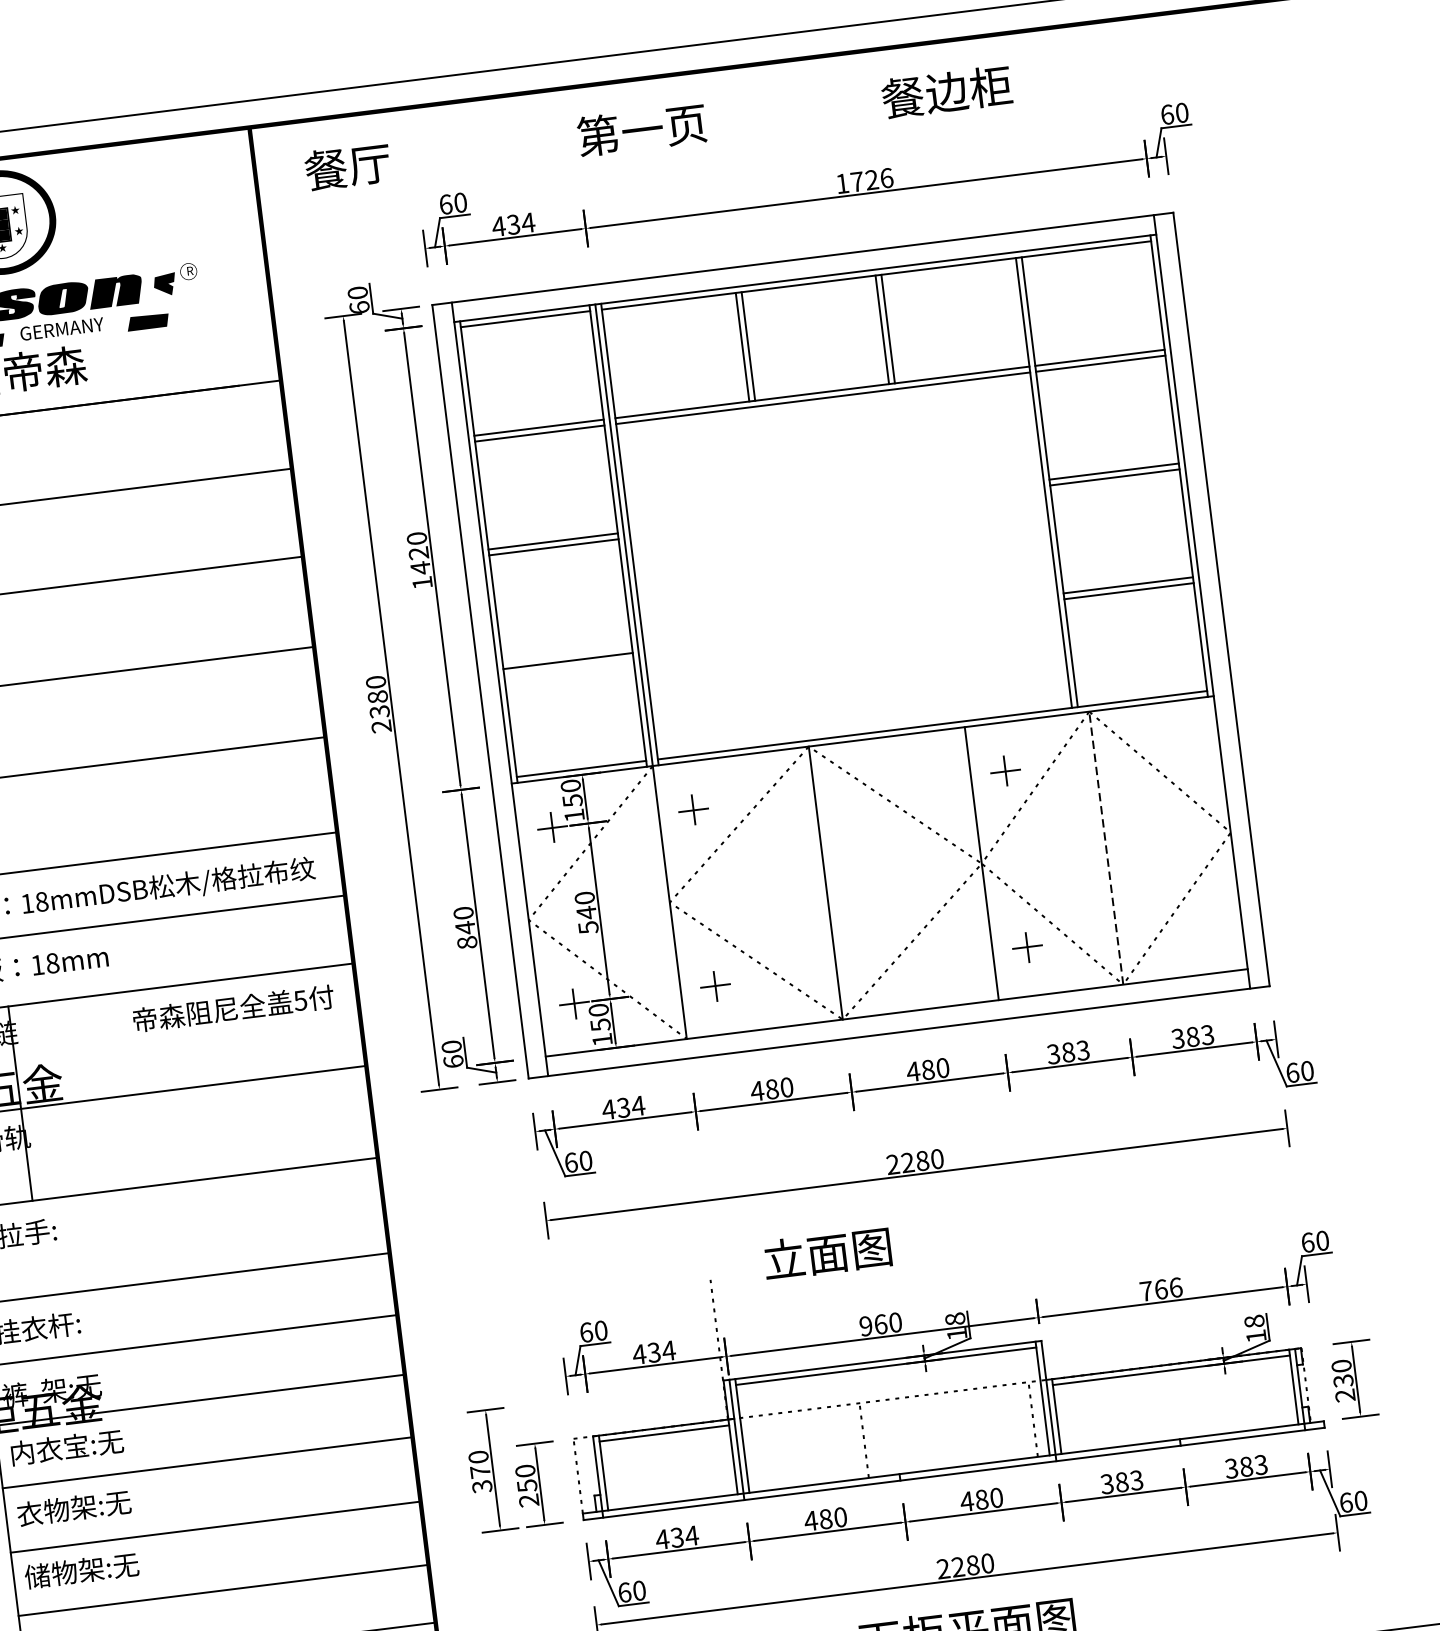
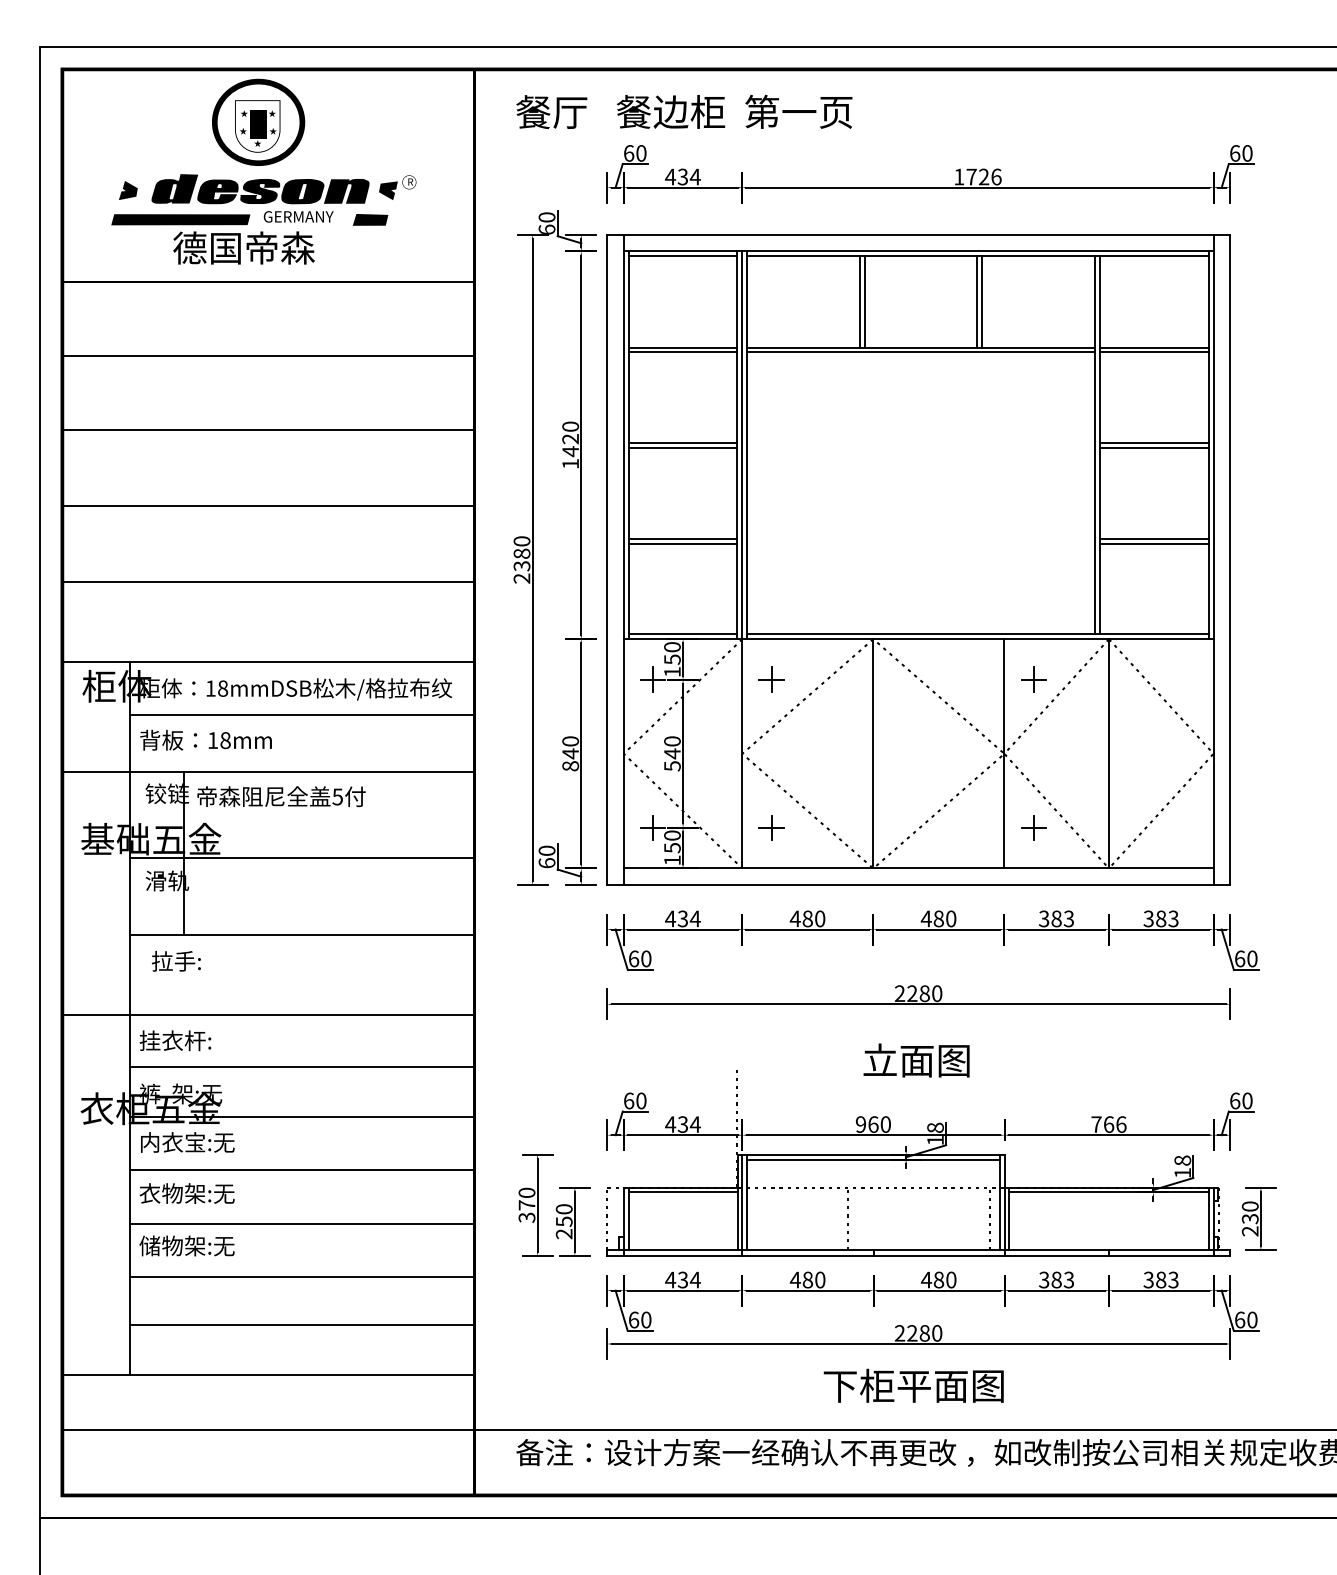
text: (946, 91) -> (670, 111), moved
line: (566, 655) -> (682, 538), added
line: (1105, 847) -> (1108, 753), dashed -> solid
text: (233, 1008) -> (281, 796), moved
text: (827, 1253) -> (916, 1060), moved

